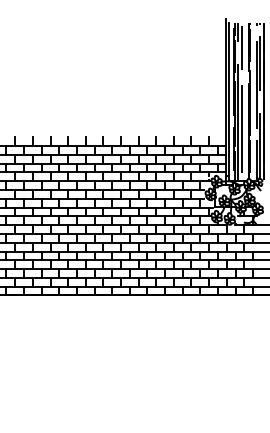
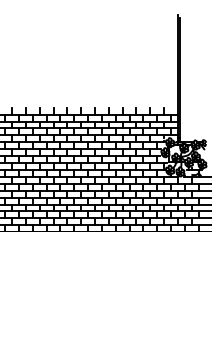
hatch: (249, 101) -> (195, 79), removed

